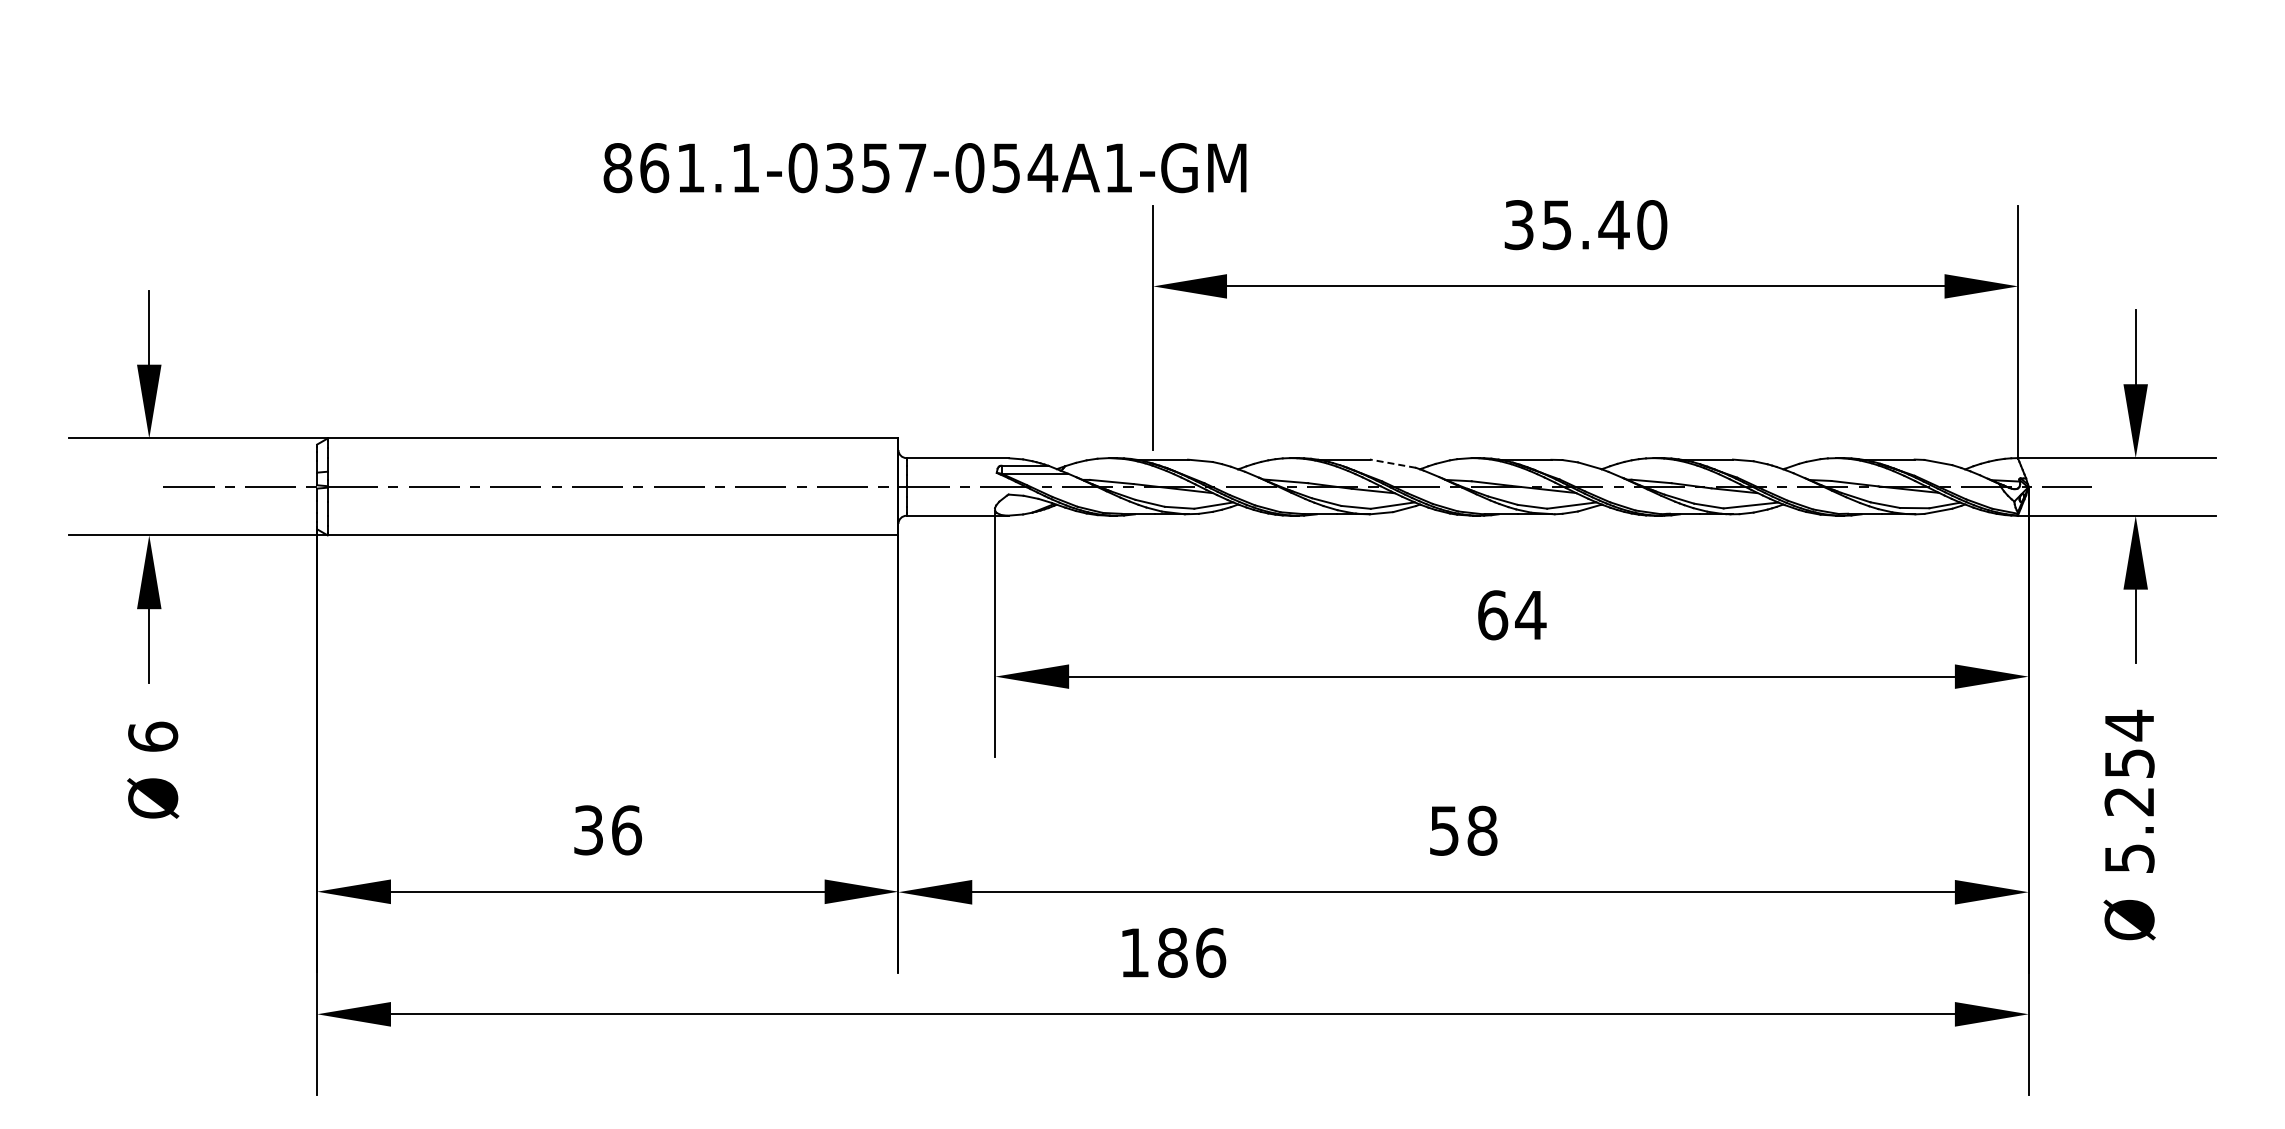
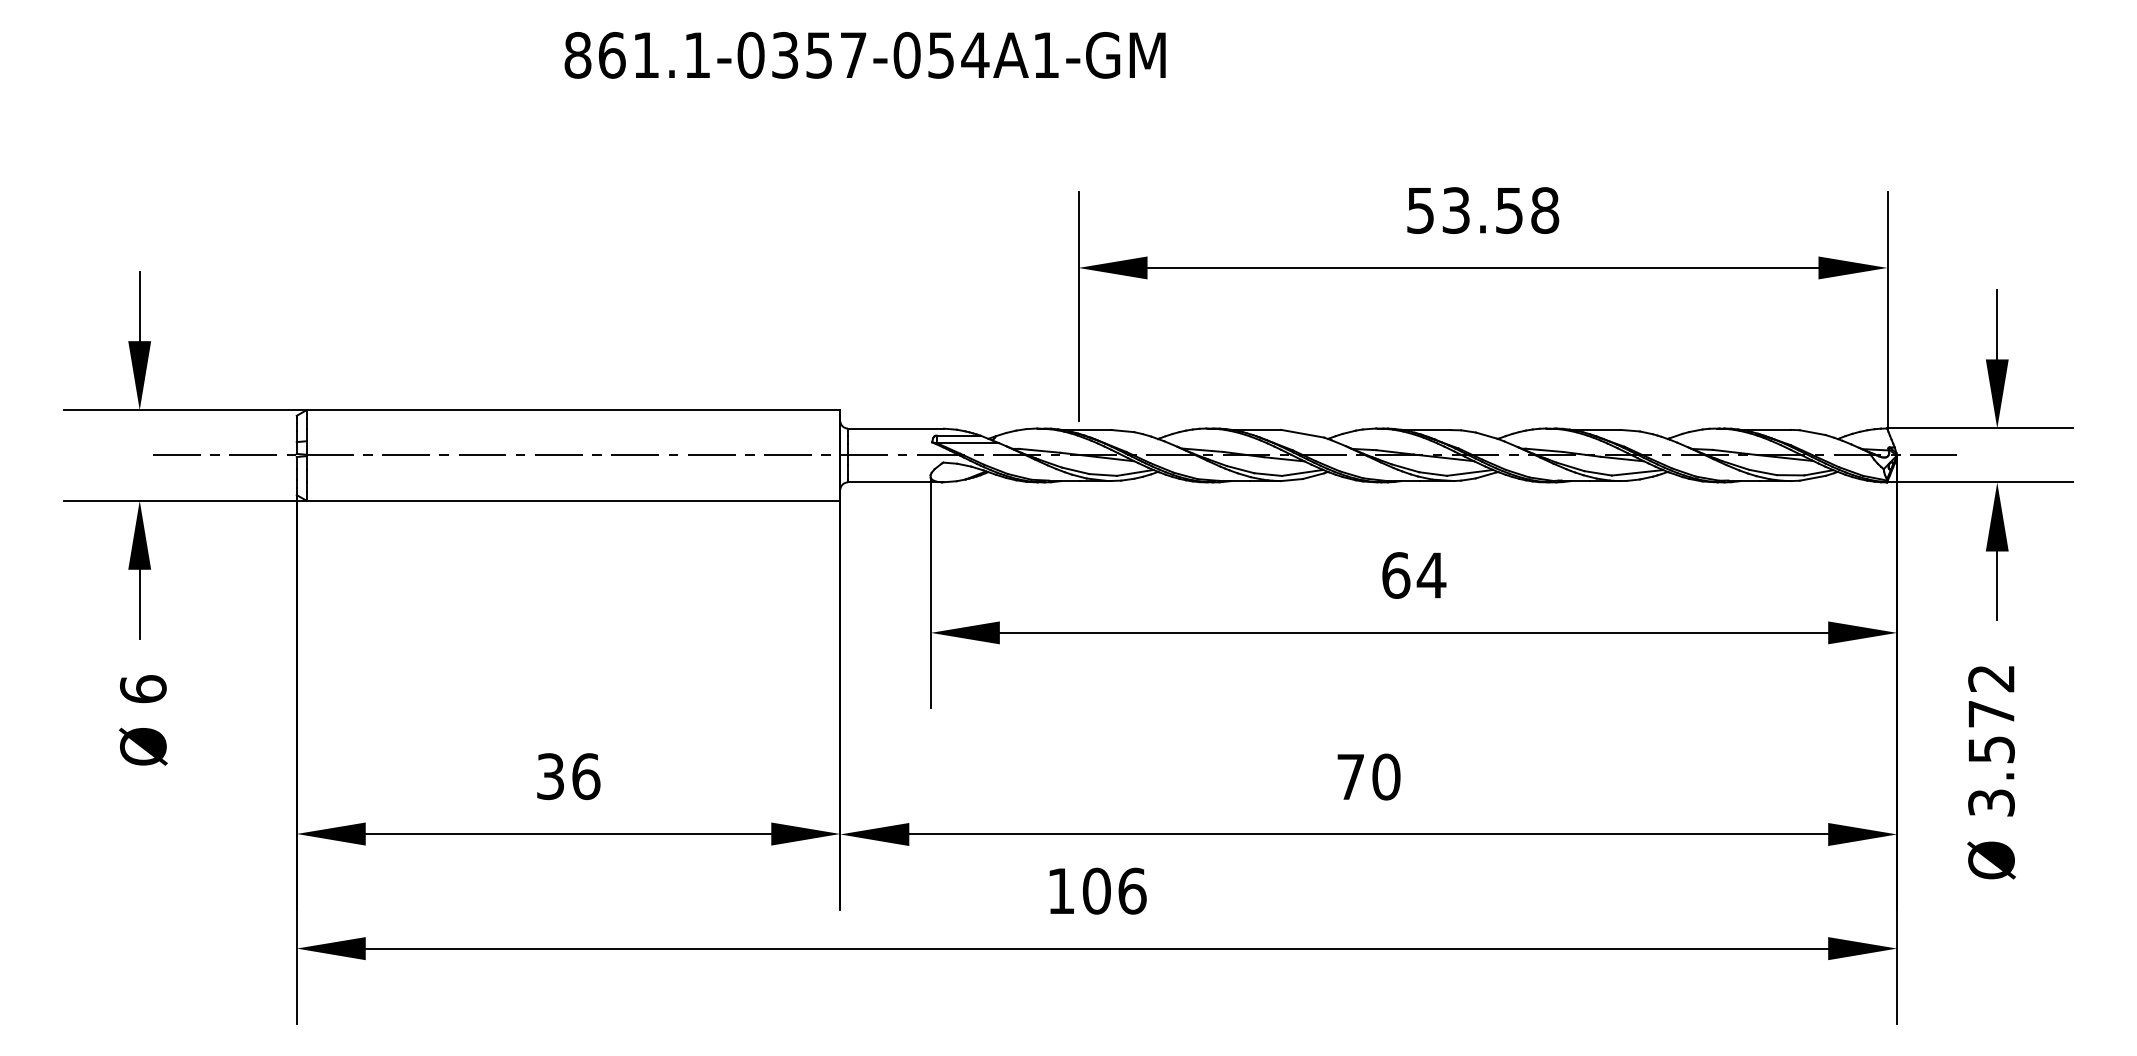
text: (924, 168) -> (864, 55), moved
text: (1586, 225) -> (1483, 211), 35.40 -> 53.58
line: (1392, 463) -> (1302, 433), dashed -> solid
text: (2129, 790) -> (1991, 739), 5.254 -> 3.572
text: (1463, 830) -> (1368, 776), 58 -> 70
text: (1172, 952) -> (1096, 890), 186 -> 106

